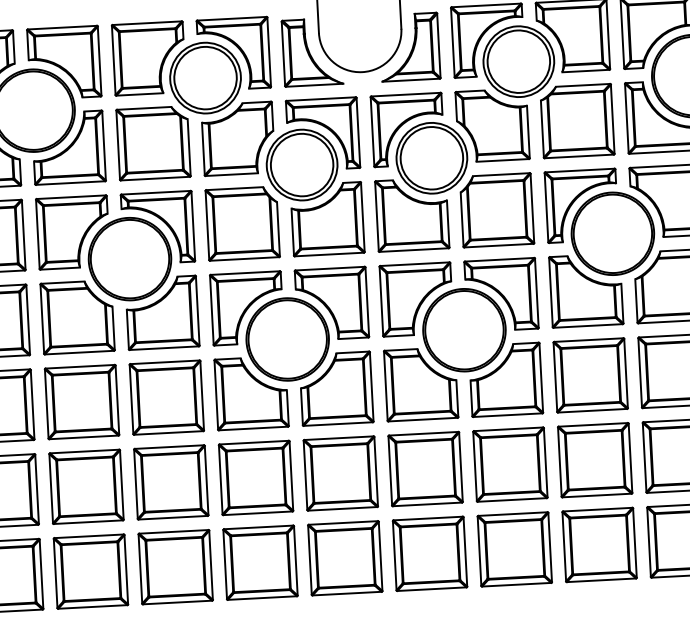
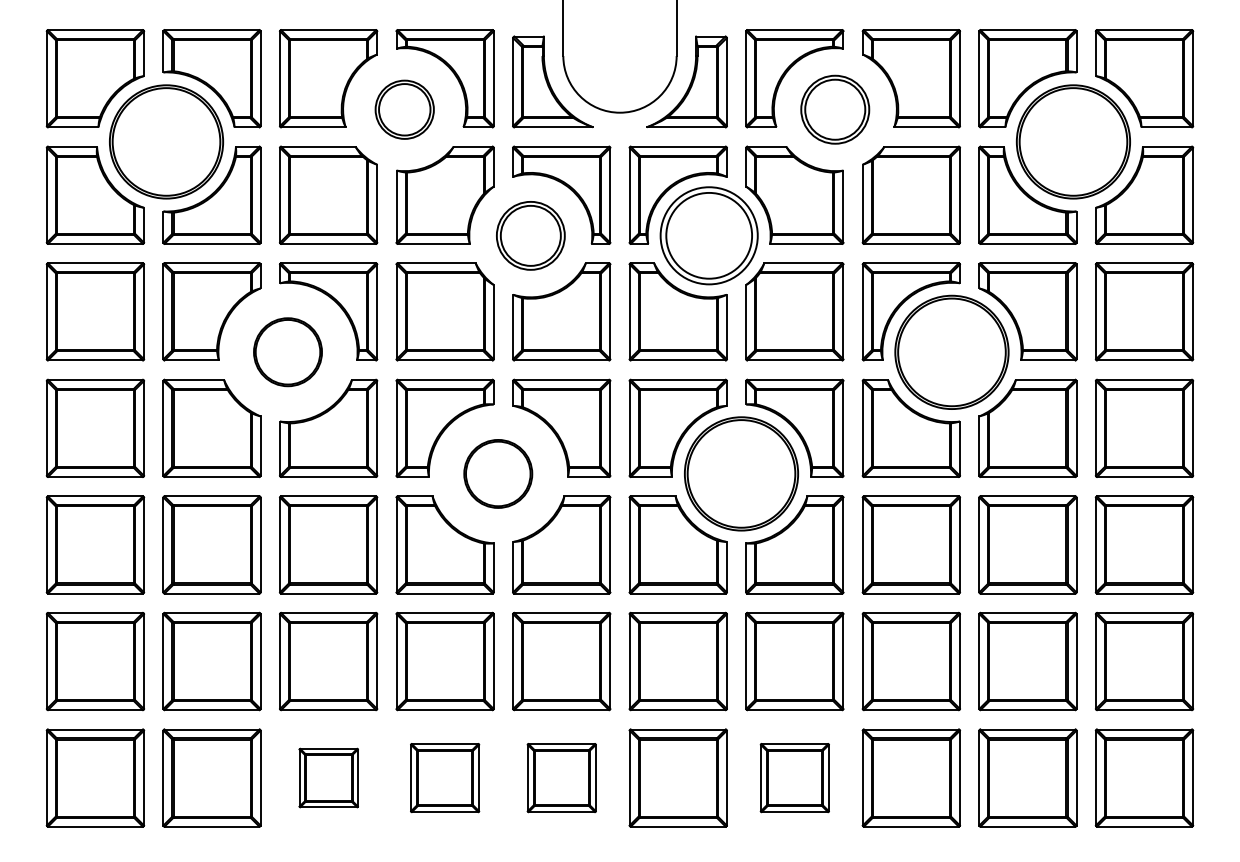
part: (518, 61) -> (834, 109), size x0.7
part: (205, 78) -> (404, 109), size x0.6
part: (301, 164) -> (530, 235), size x0.7
part: (129, 258) -> (287, 351), size x0.6
part: (286, 339) -> (497, 473), size x0.6
part: (514, 548) -> (794, 777), size x0.7
part: (345, 557) -> (561, 777), size x0.7
part: (260, 562) -> (444, 777), size x0.7
part: (175, 566) -> (328, 777), size x0.6

